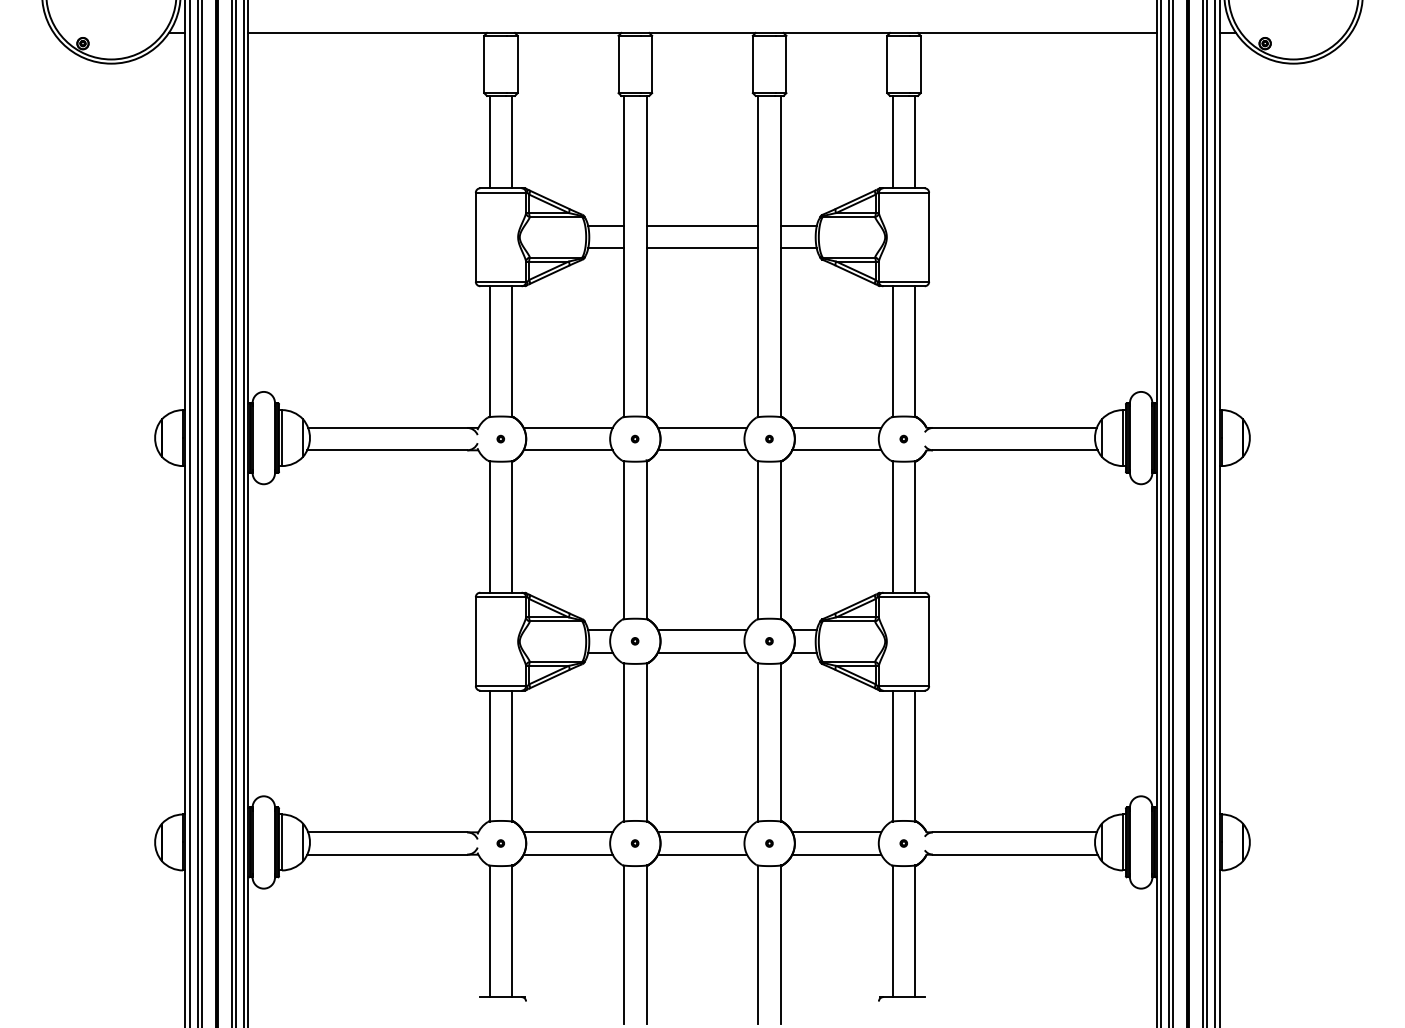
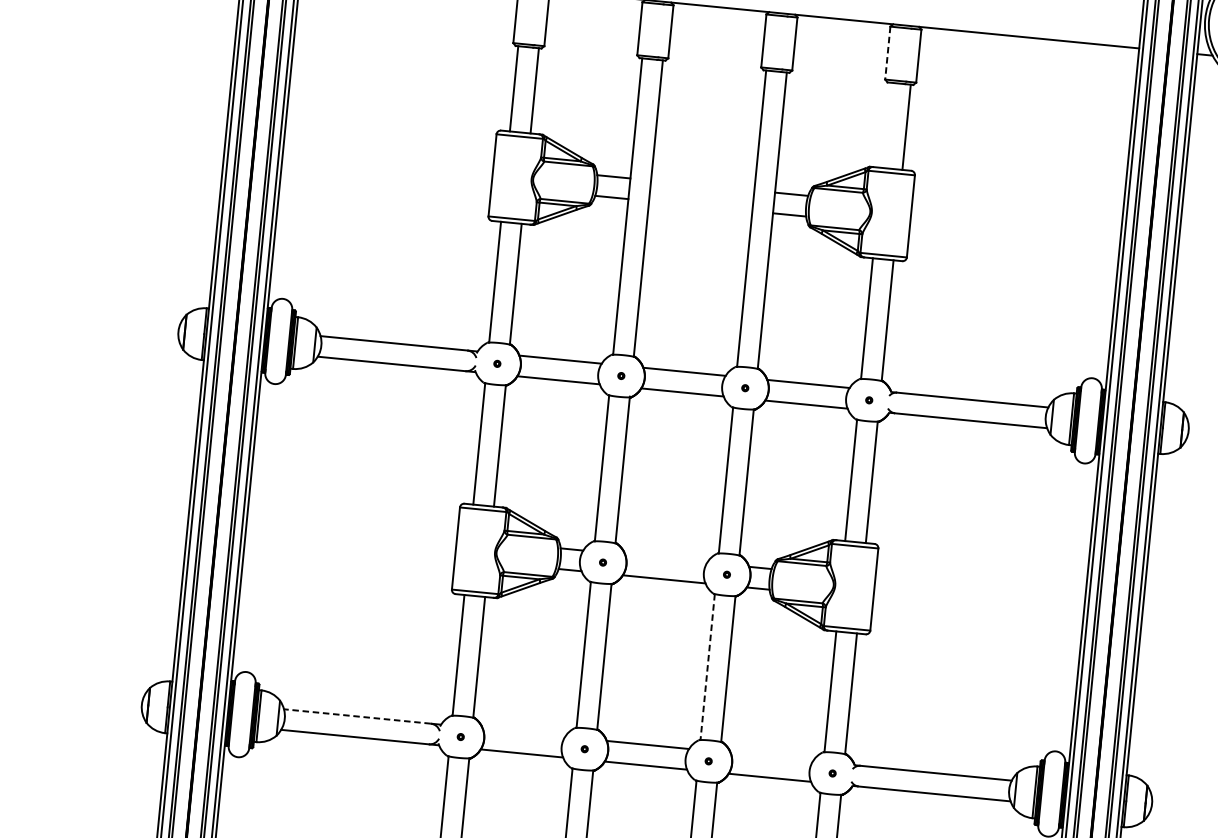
line: (887, 64) -> (888, 53), solid -> dashed
line: (892, 141) -> (885, 124), removed
line: (702, 226) -> (702, 185), removed
line: (702, 248) -> (700, 206), removed
line: (702, 630) -> (666, 558), removed
line: (758, 742) -> (707, 667), solid -> dashed
line: (387, 832) -> (357, 716), solid -> dashed
line: (567, 832) -> (523, 732), removed
line: (836, 832) -> (771, 757), removed

